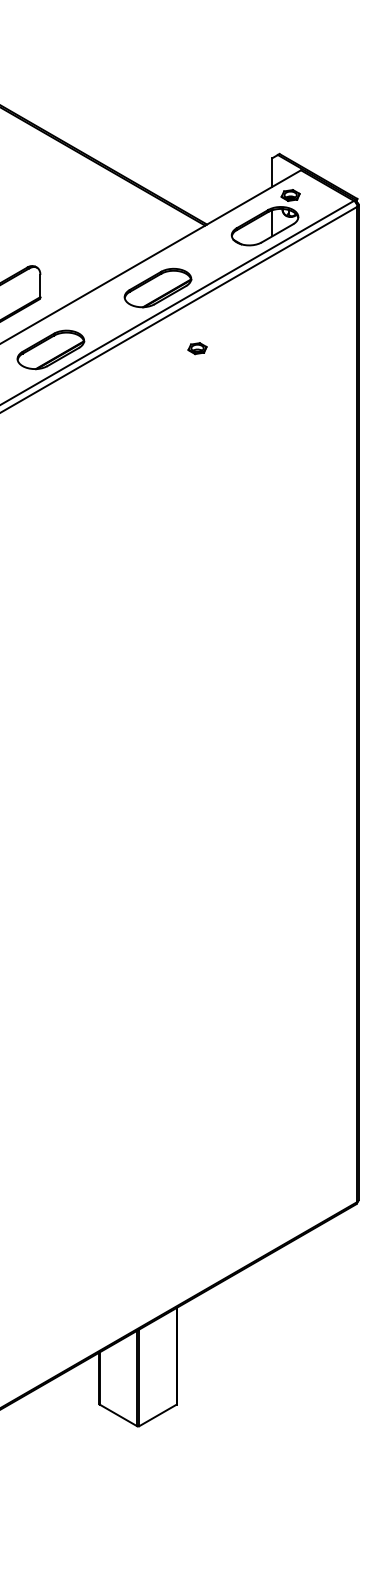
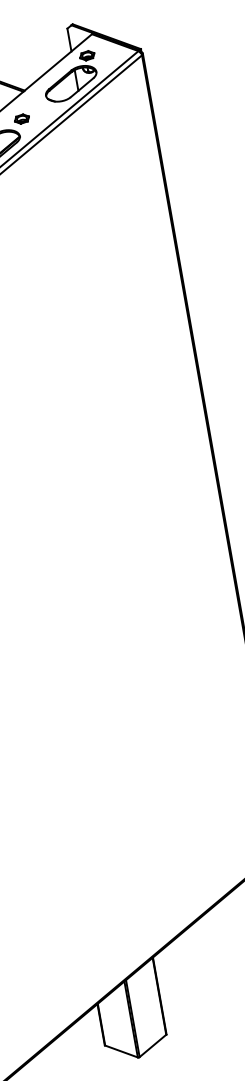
part: (197, 348) -> (21, 119), moved

